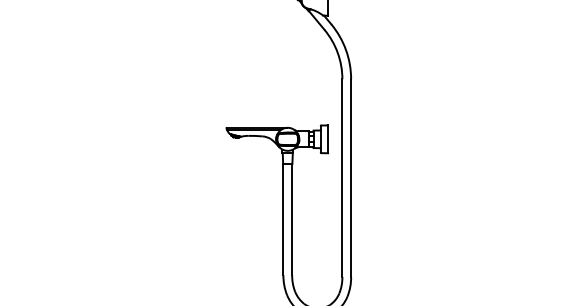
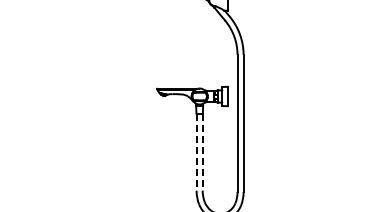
line: (283, 220) -> (196, 152), solid -> dashed
line: (291, 220) -> (202, 152), solid -> dashed

